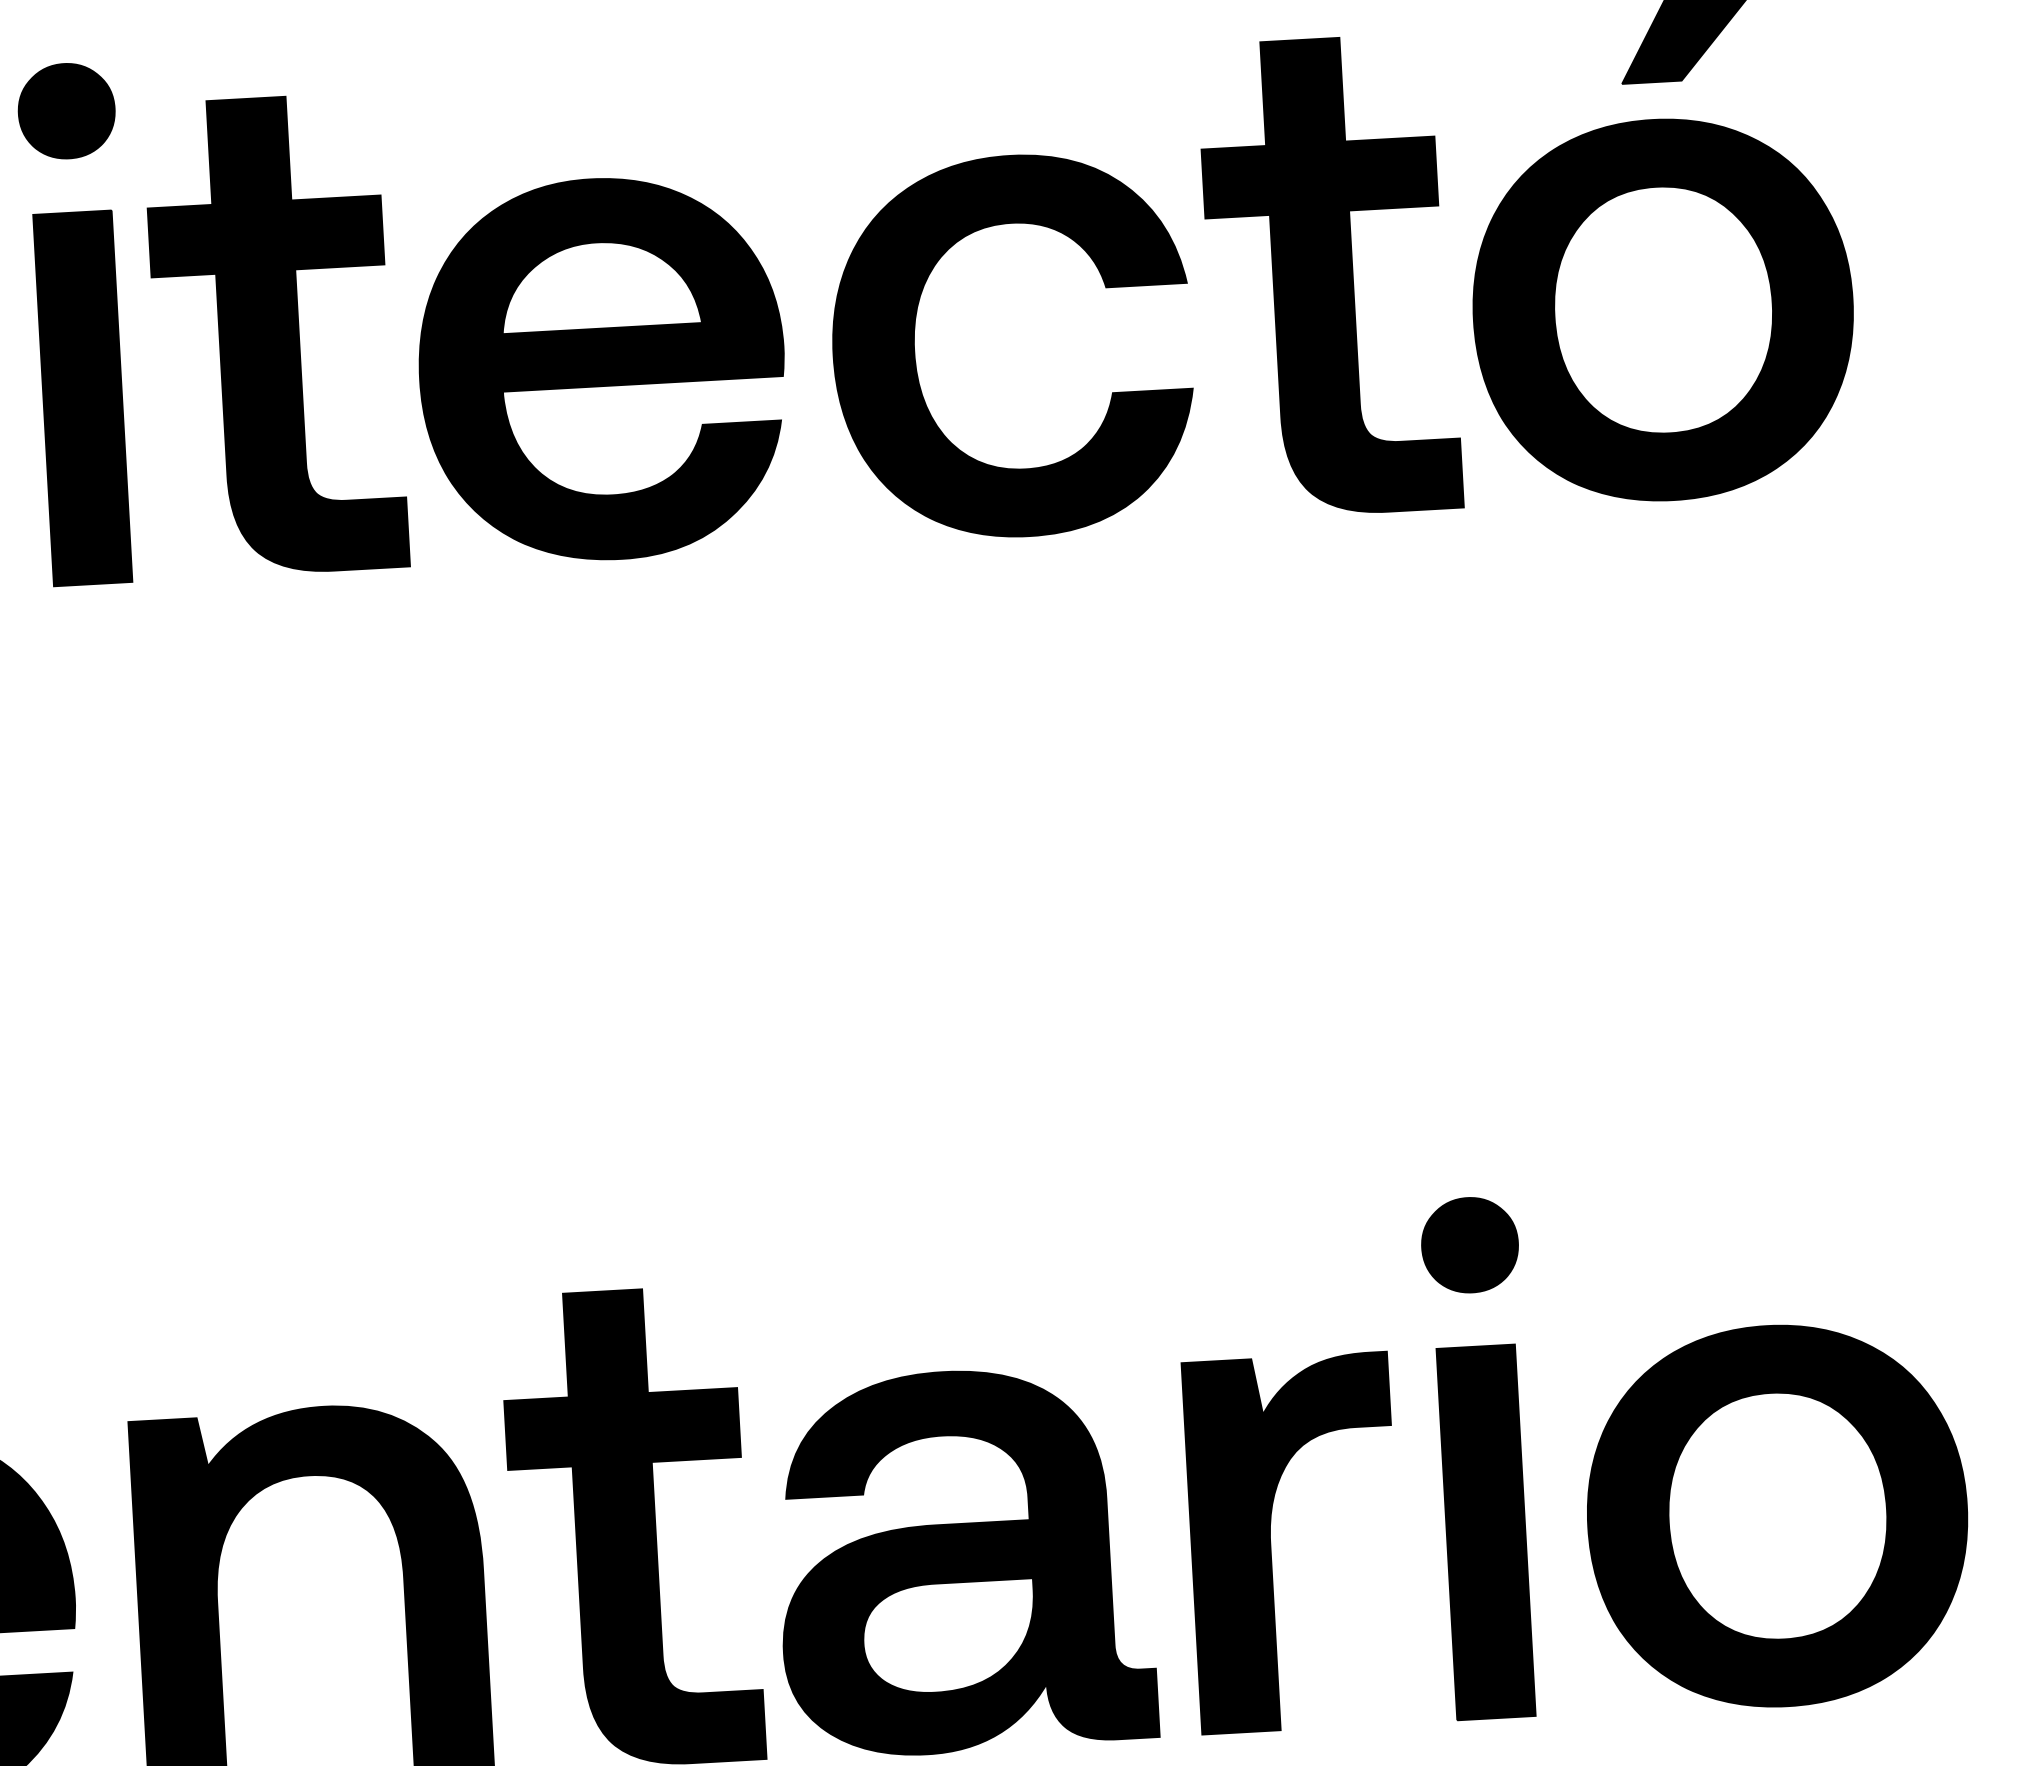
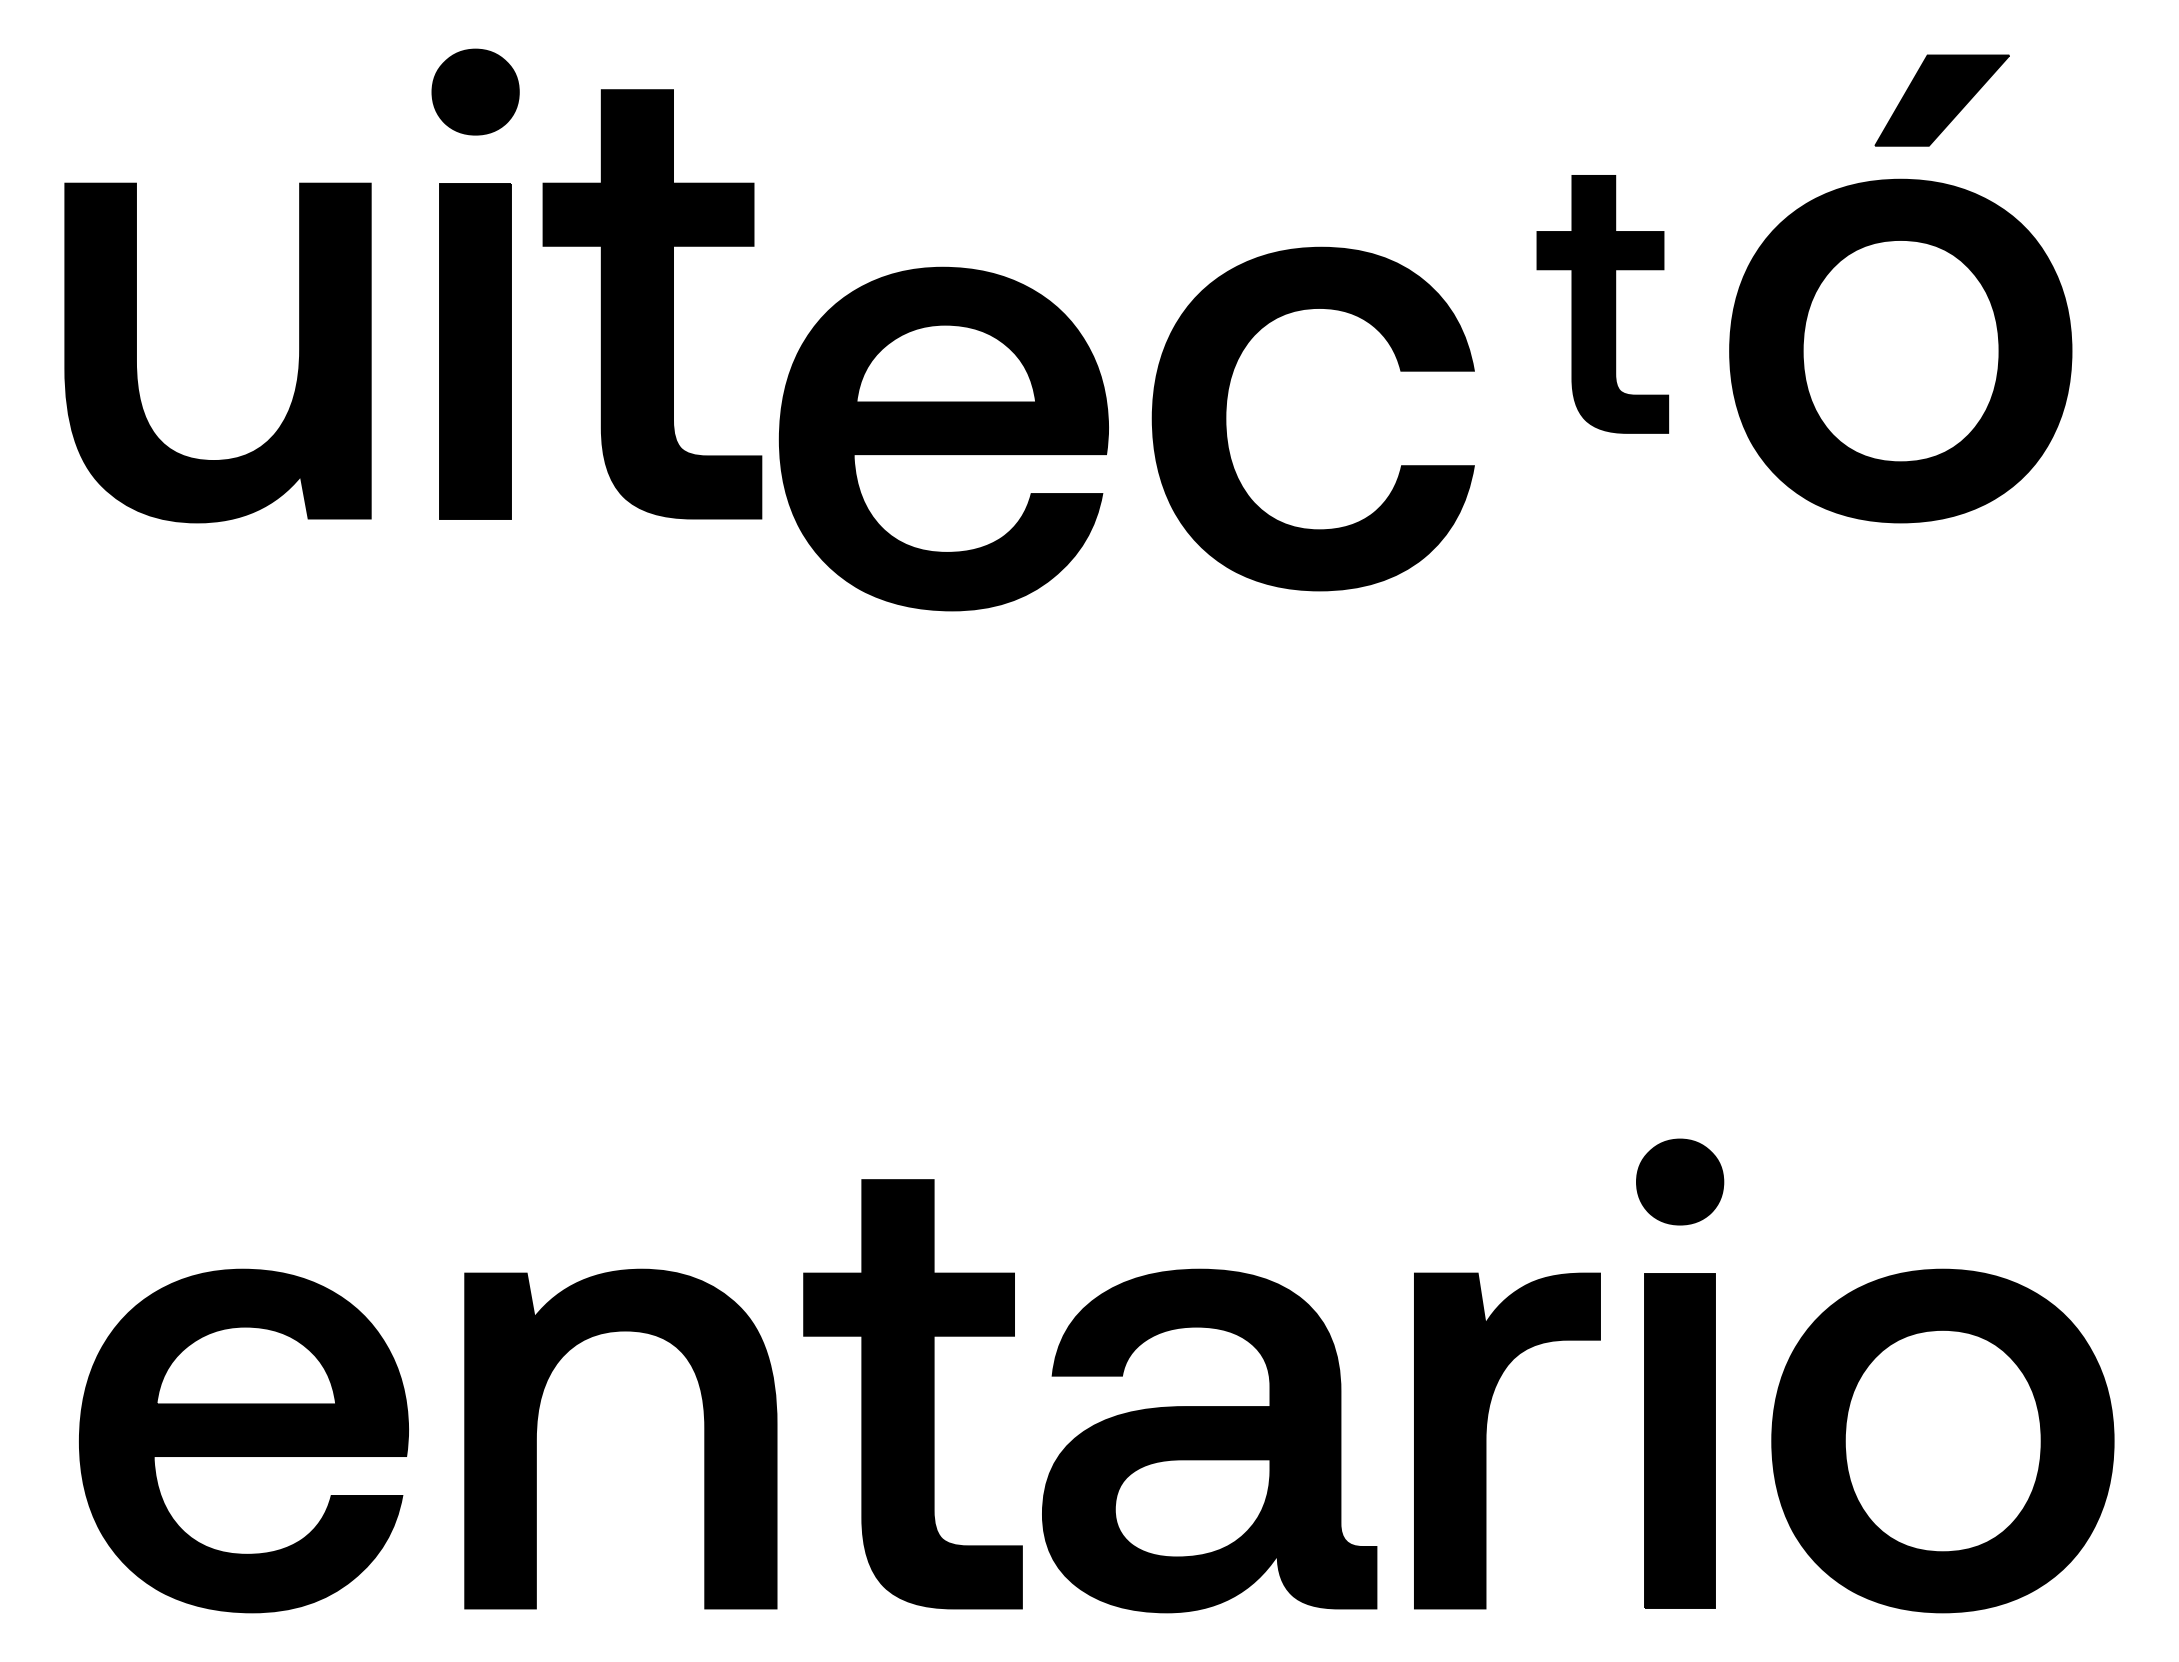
part: (1329, 276) -> (1602, 304), size x0.6
part: (915, 351) -> (1226, 418), moved
part: (601, 368) -> (943, 438), moved

